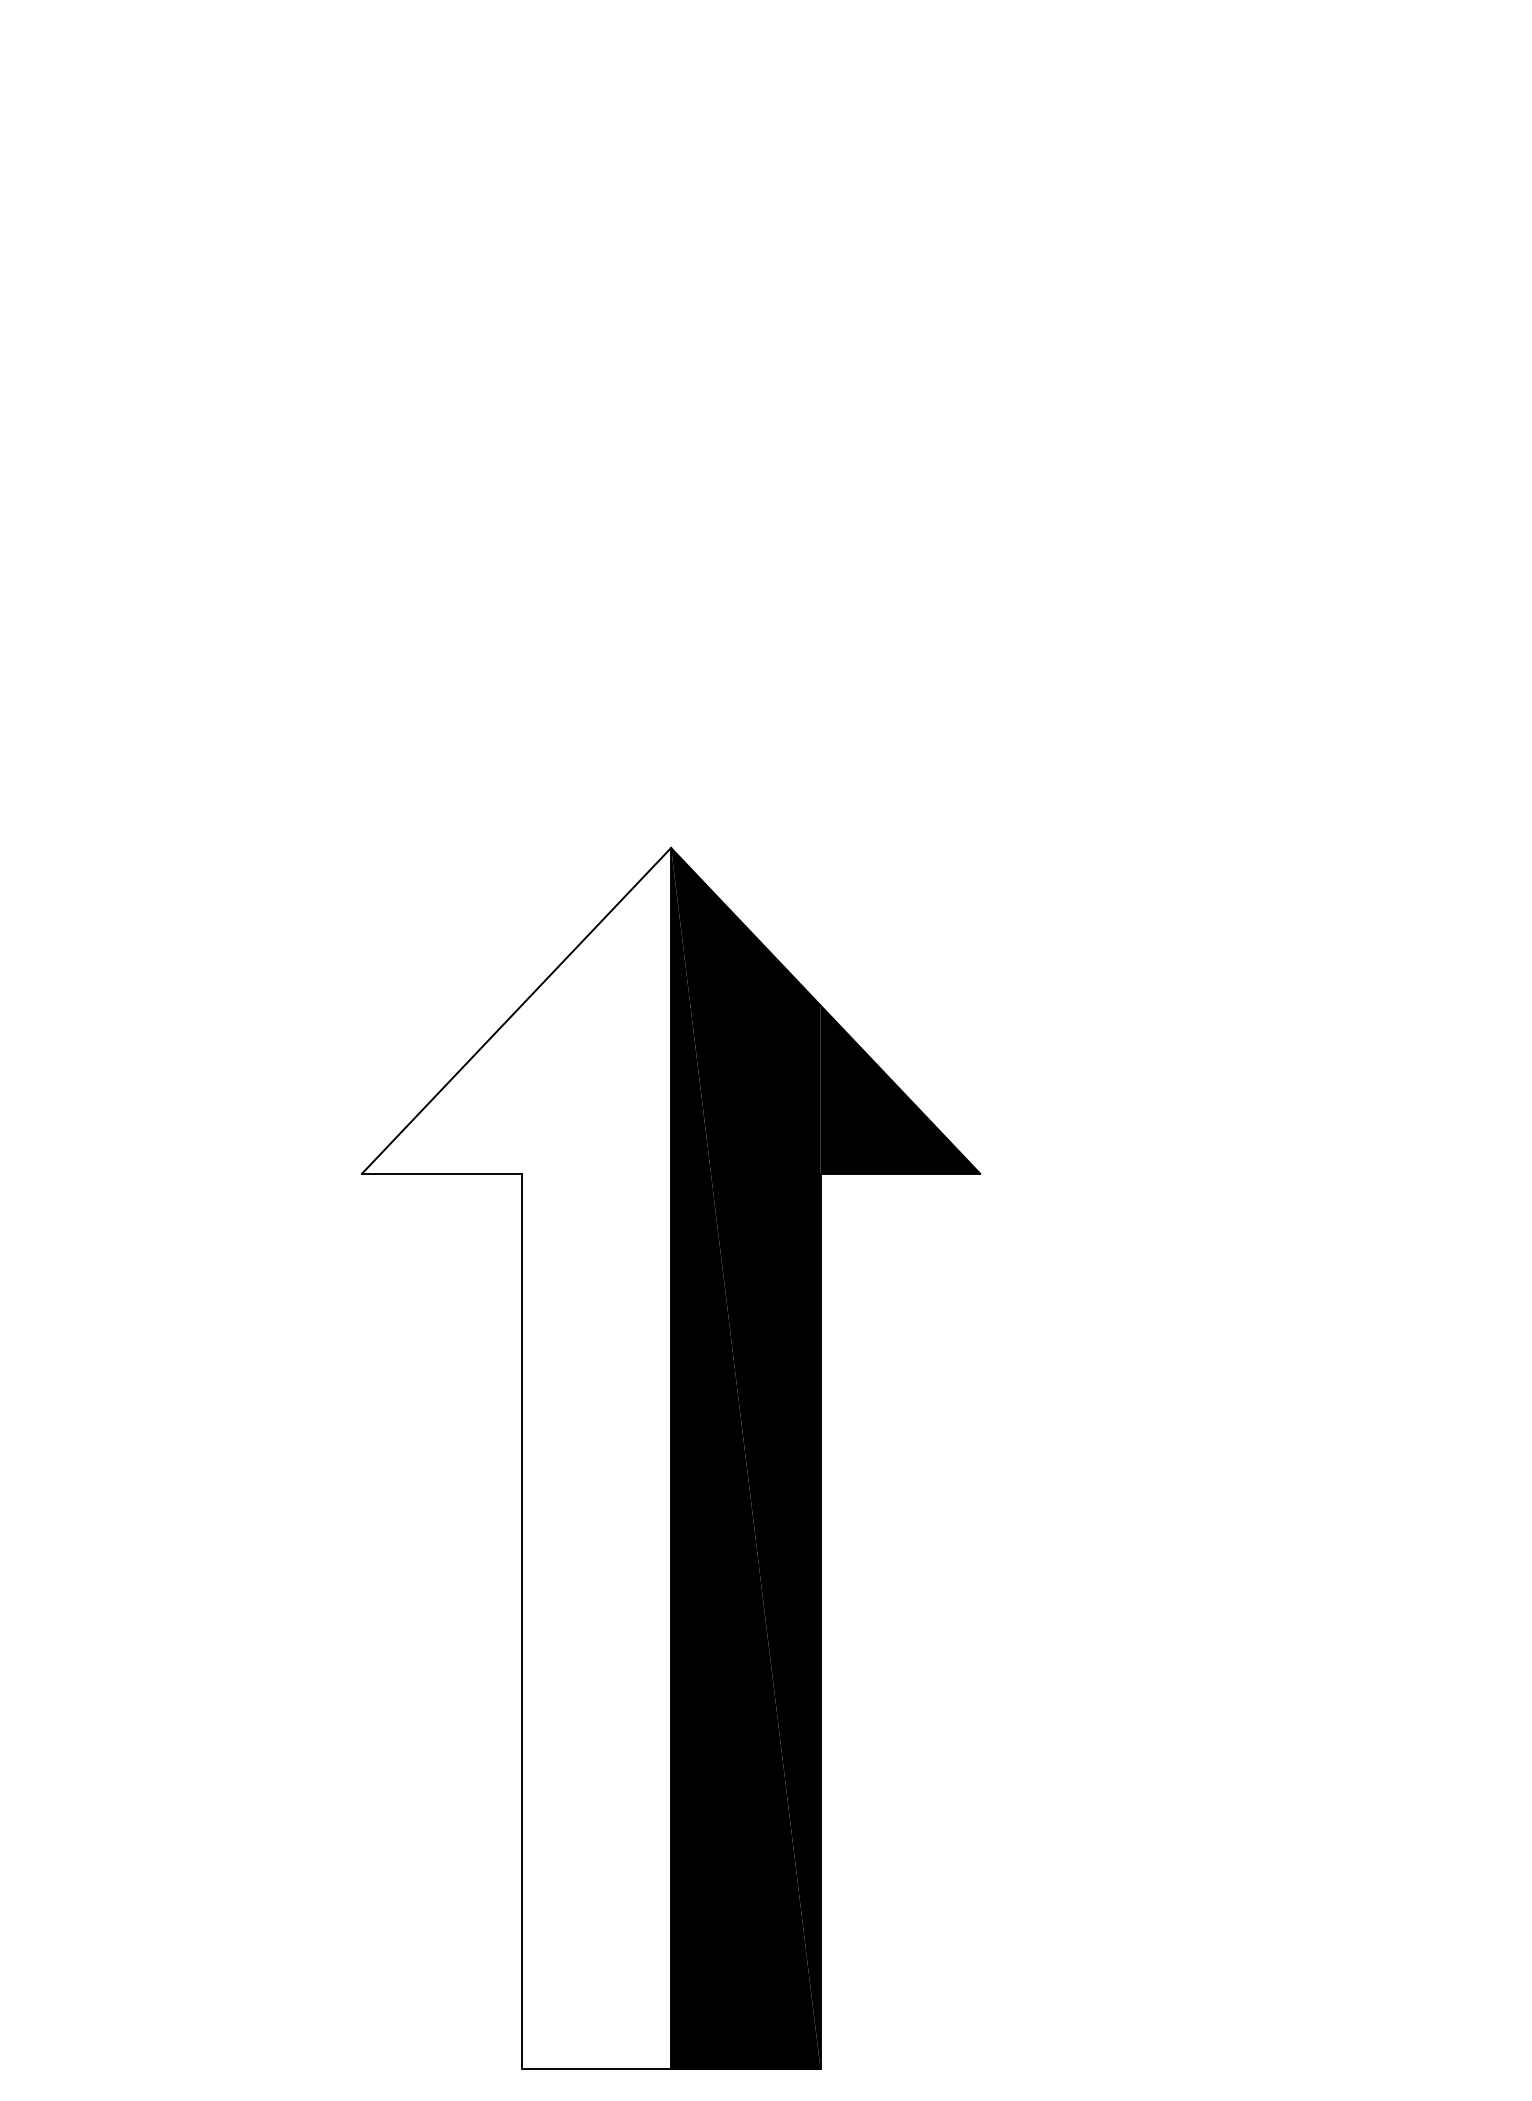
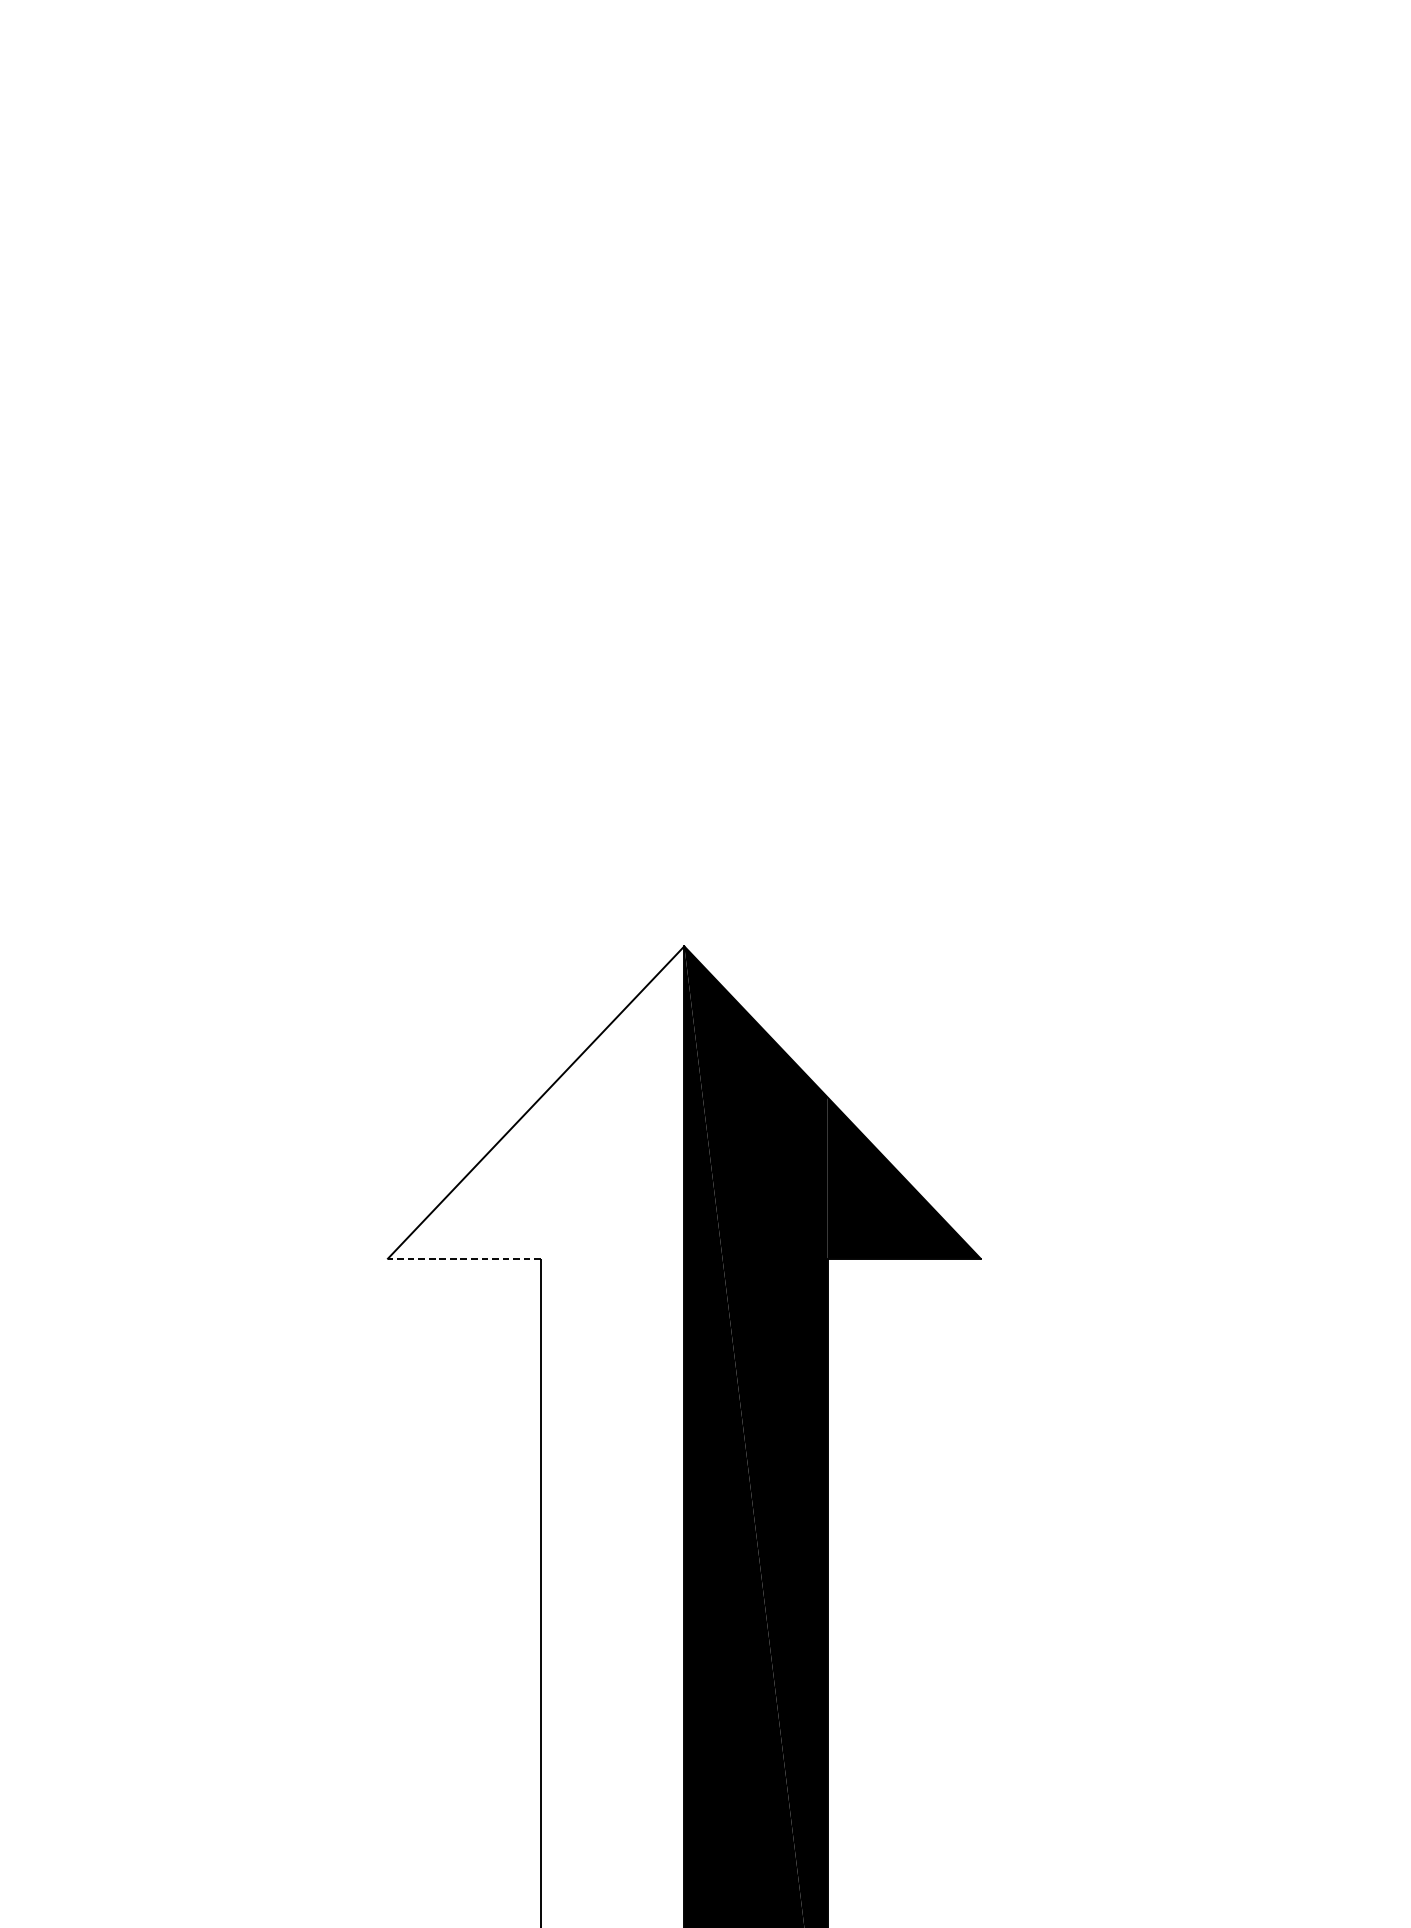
line: (441, 1173) -> (464, 1258), solid -> dashed

